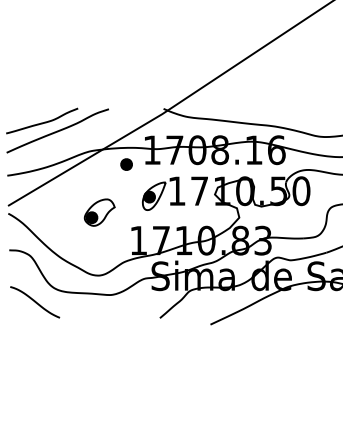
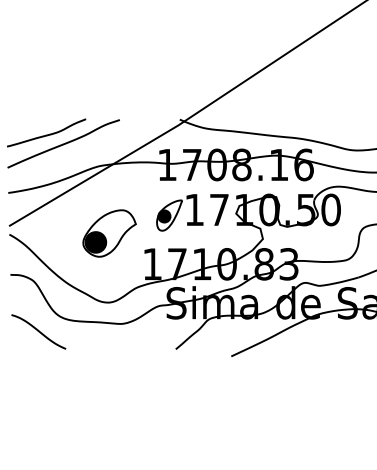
part: (126, 164) -> (139, 180), removed
part: (99, 212) -> (109, 233), size x1.6

